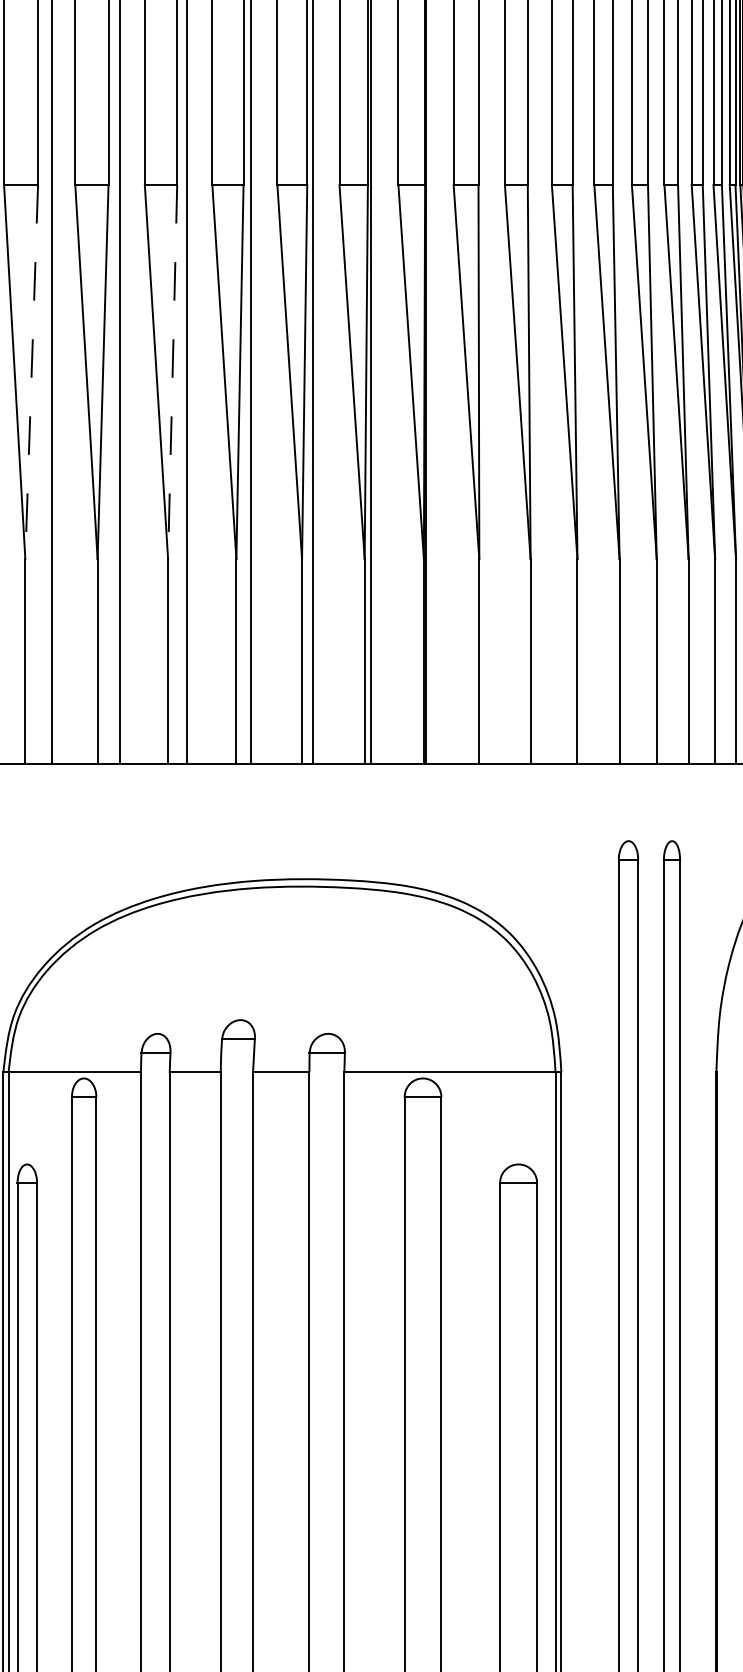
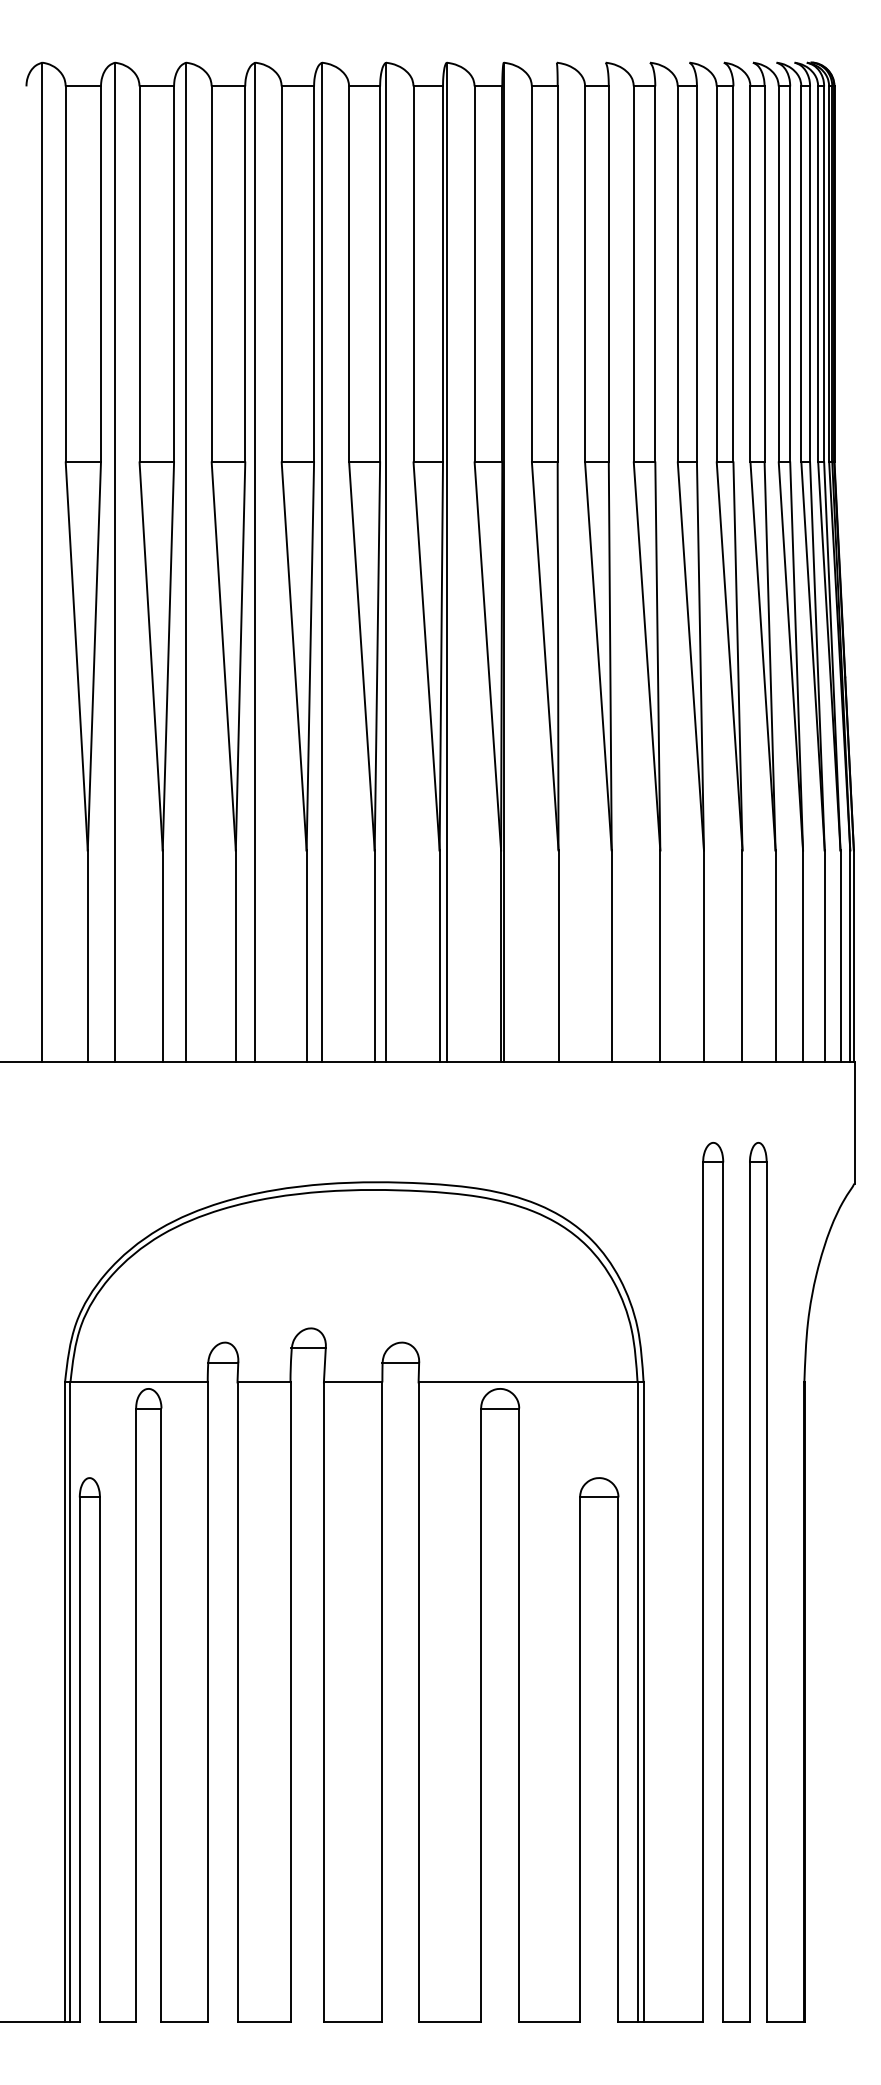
line: (31, 372) -> (94, 656), dashed -> solid
line: (172, 372) -> (240, 656), dashed -> solid

